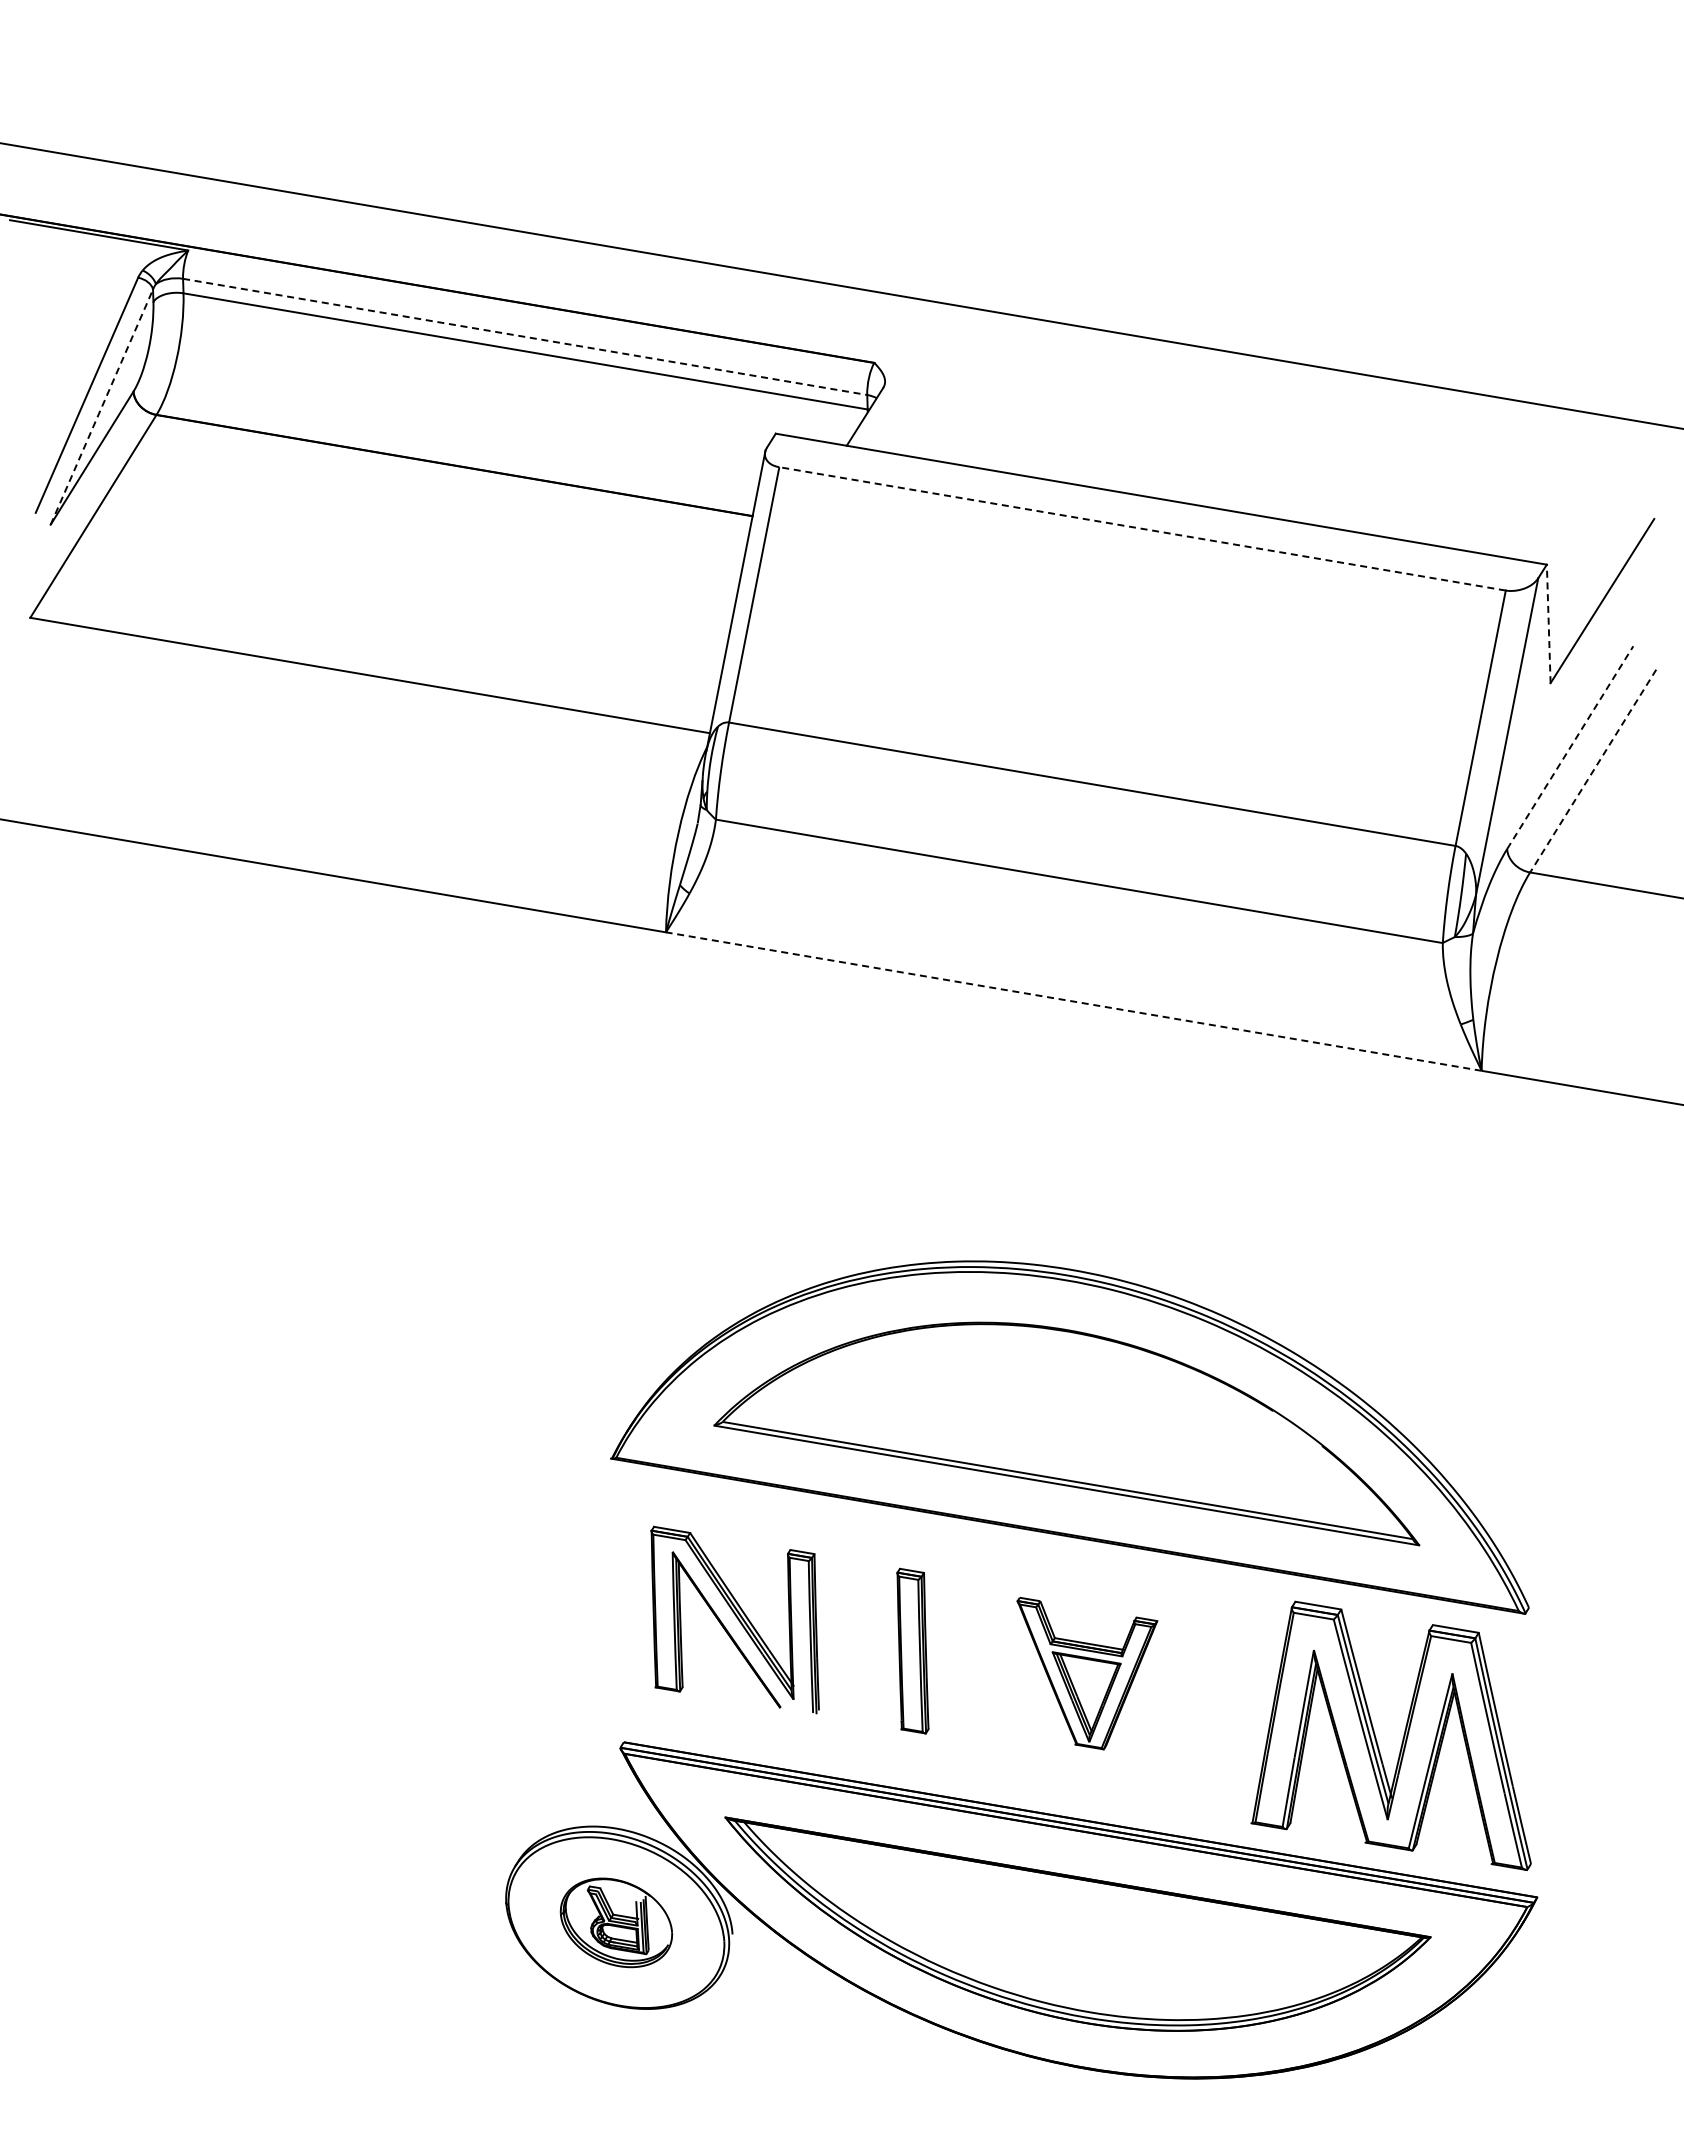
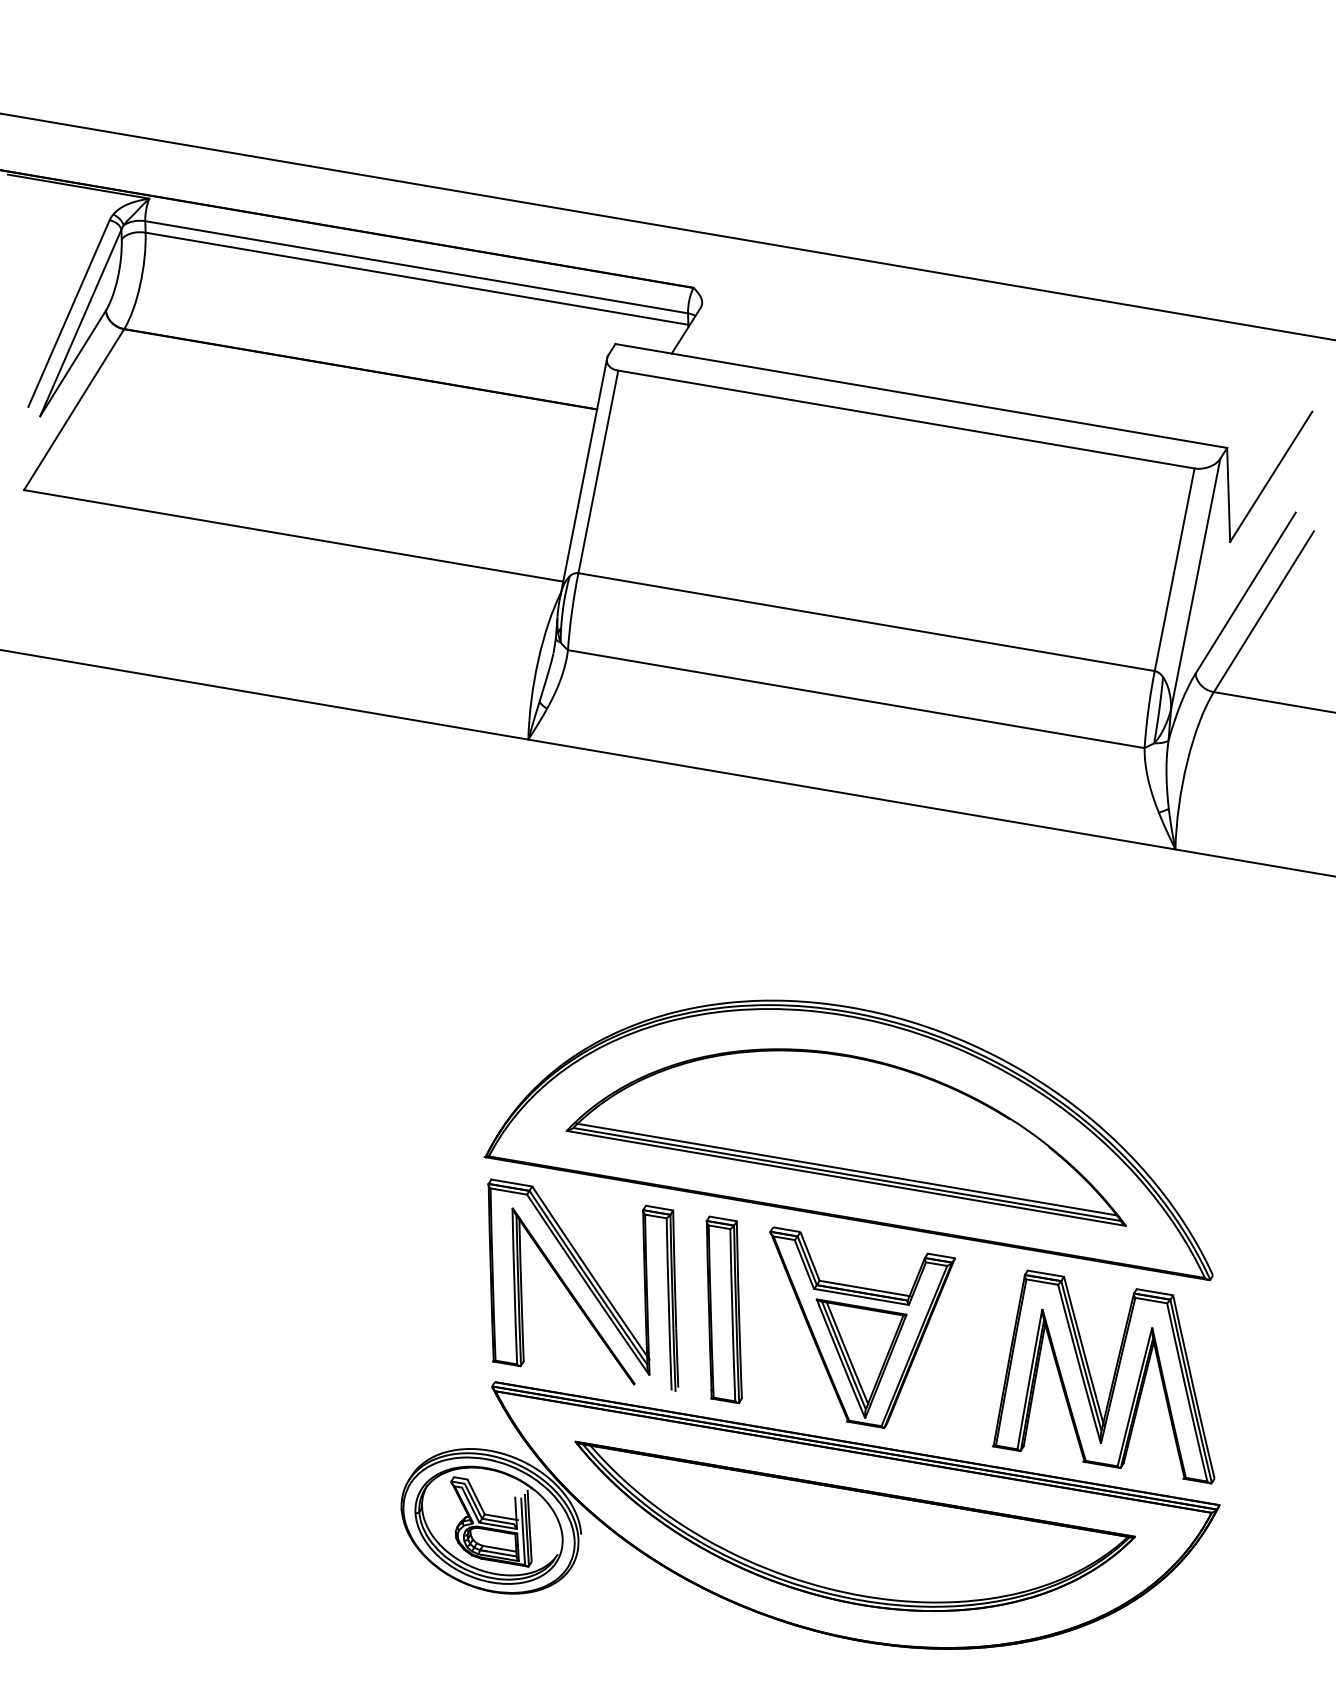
line: (525, 336) -> (416, 266), dashed -> solid
line: (102, 406) -> (81, 322), dashed -> solid
line: (1142, 528) -> (906, 419), dashed -> solid
line: (1548, 623) -> (1228, 494), dashed -> solid
line: (1570, 747) -> (1245, 592), dashed -> solid
line: (1592, 771) -> (1263, 612), dashed -> solid
line: (1073, 1001) -> (851, 794), dashed -> solid
line: (1067, 1474) -> (846, 1169), added
part: (734, 1619) -> (582, 1284), size x1.43
part: (912, 1650) -> (723, 1309), size x1.43
part: (1087, 1673) -> (862, 1327), size x1.67
part: (616, 1922) -> (489, 1525), size x1.67

